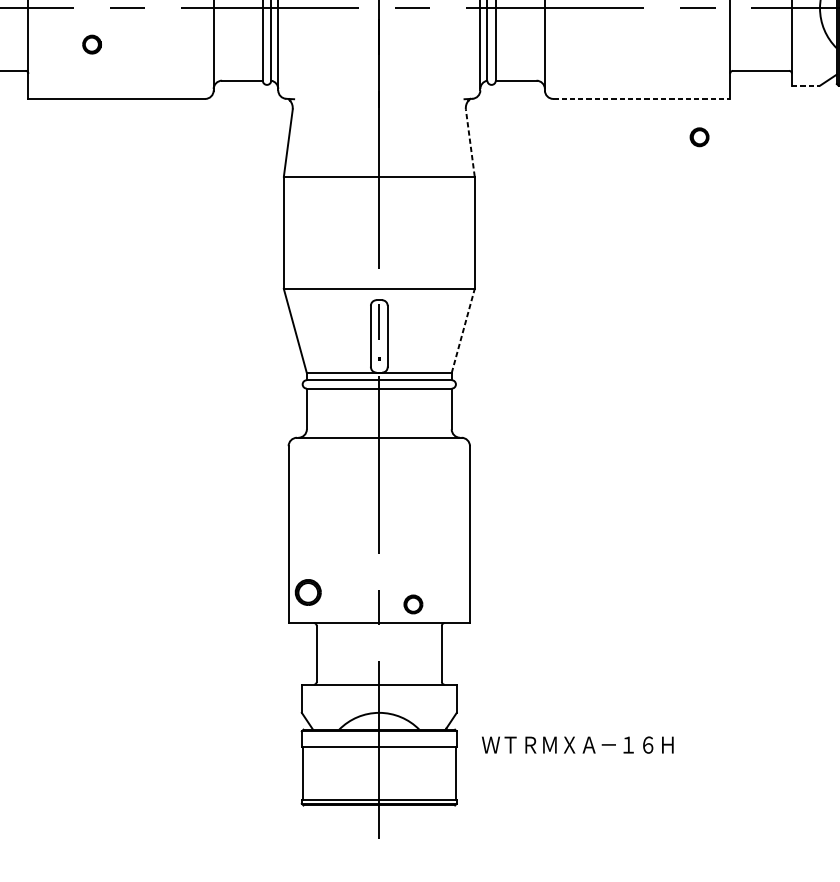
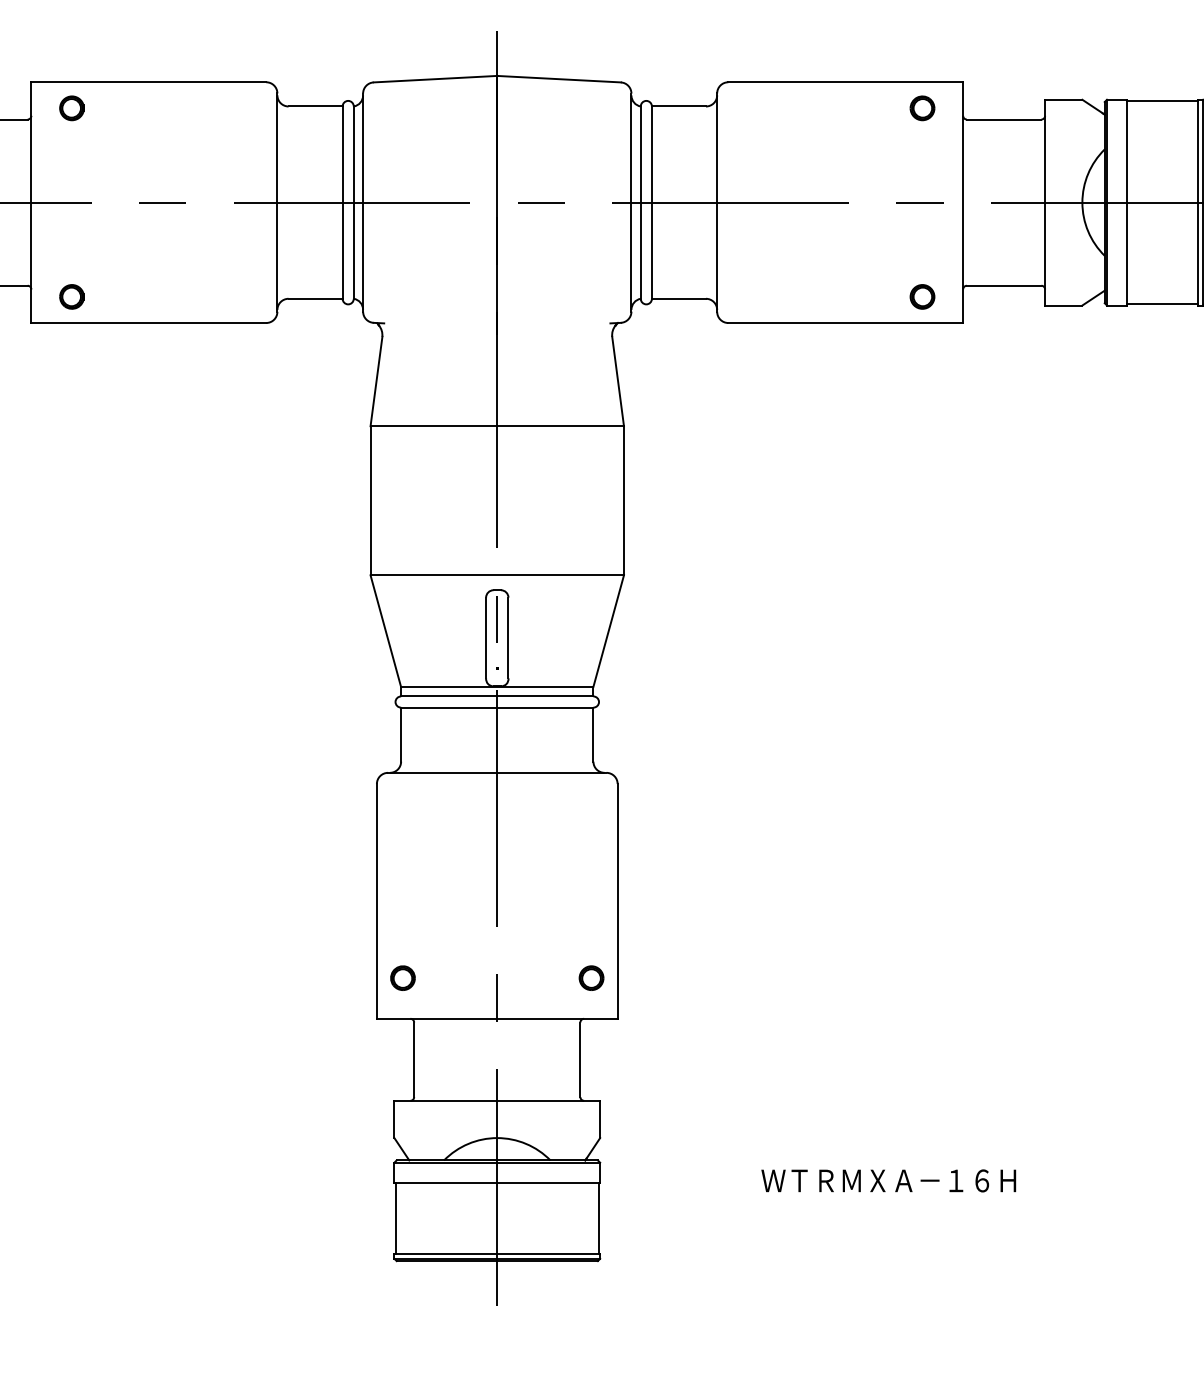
part: (91, 44) -> (71, 296), moved
line: (805, 85) -> (1063, 305), dashed -> solid
line: (642, 99) -> (846, 323), dashed -> solid
part: (699, 136) -> (922, 296), moved
line: (470, 142) -> (618, 381), dashed -> solid
line: (463, 331) -> (608, 631), dashed -> solid
part: (307, 591) -> (402, 977), size x0.71
part: (413, 603) -> (591, 977), moved
text: (577, 744) -> (888, 1180), moved

